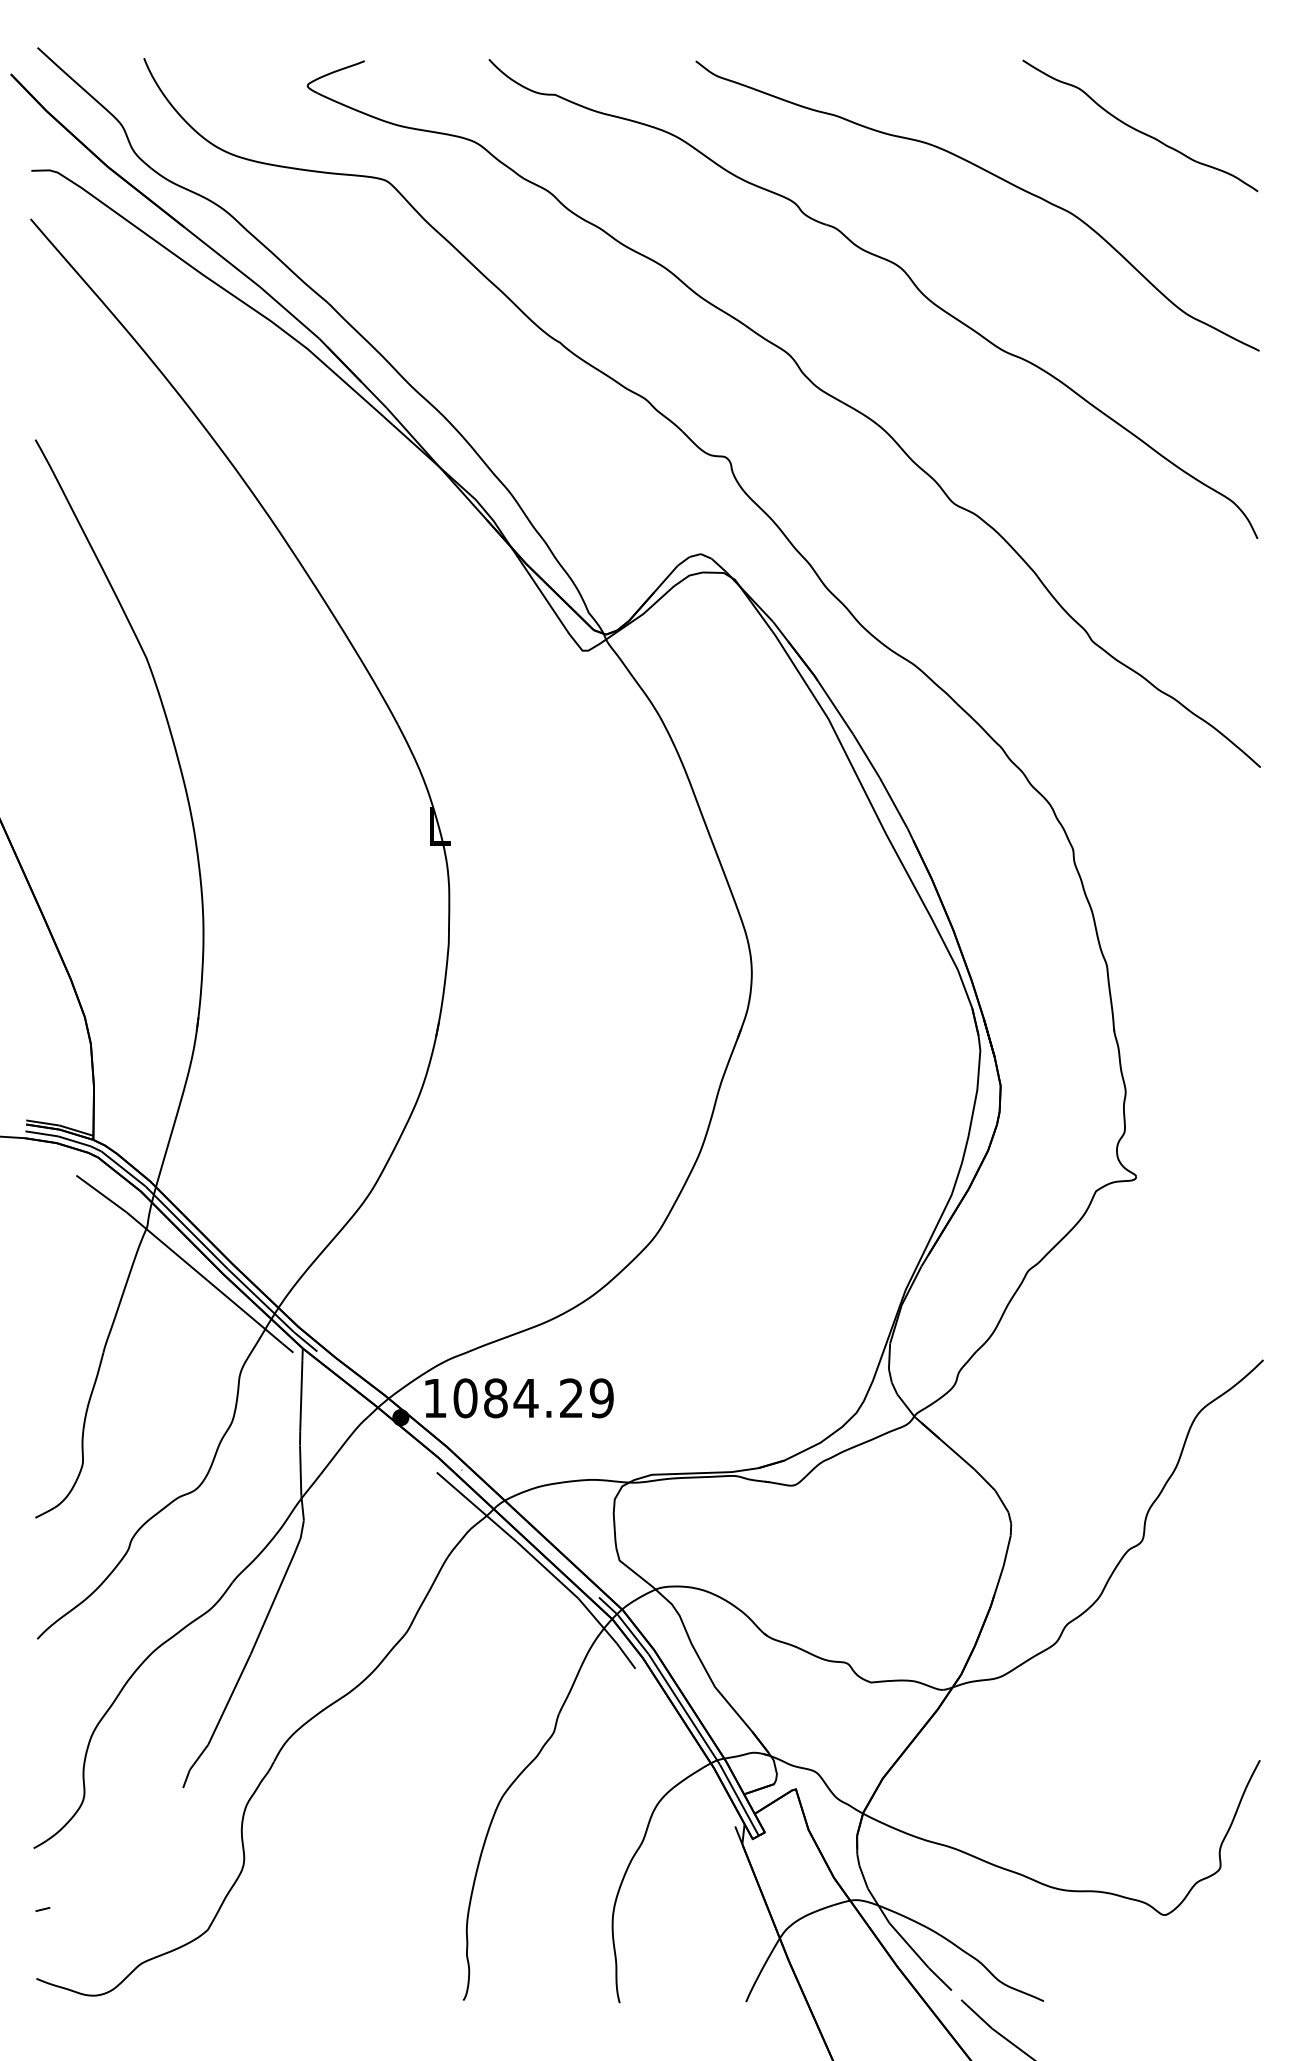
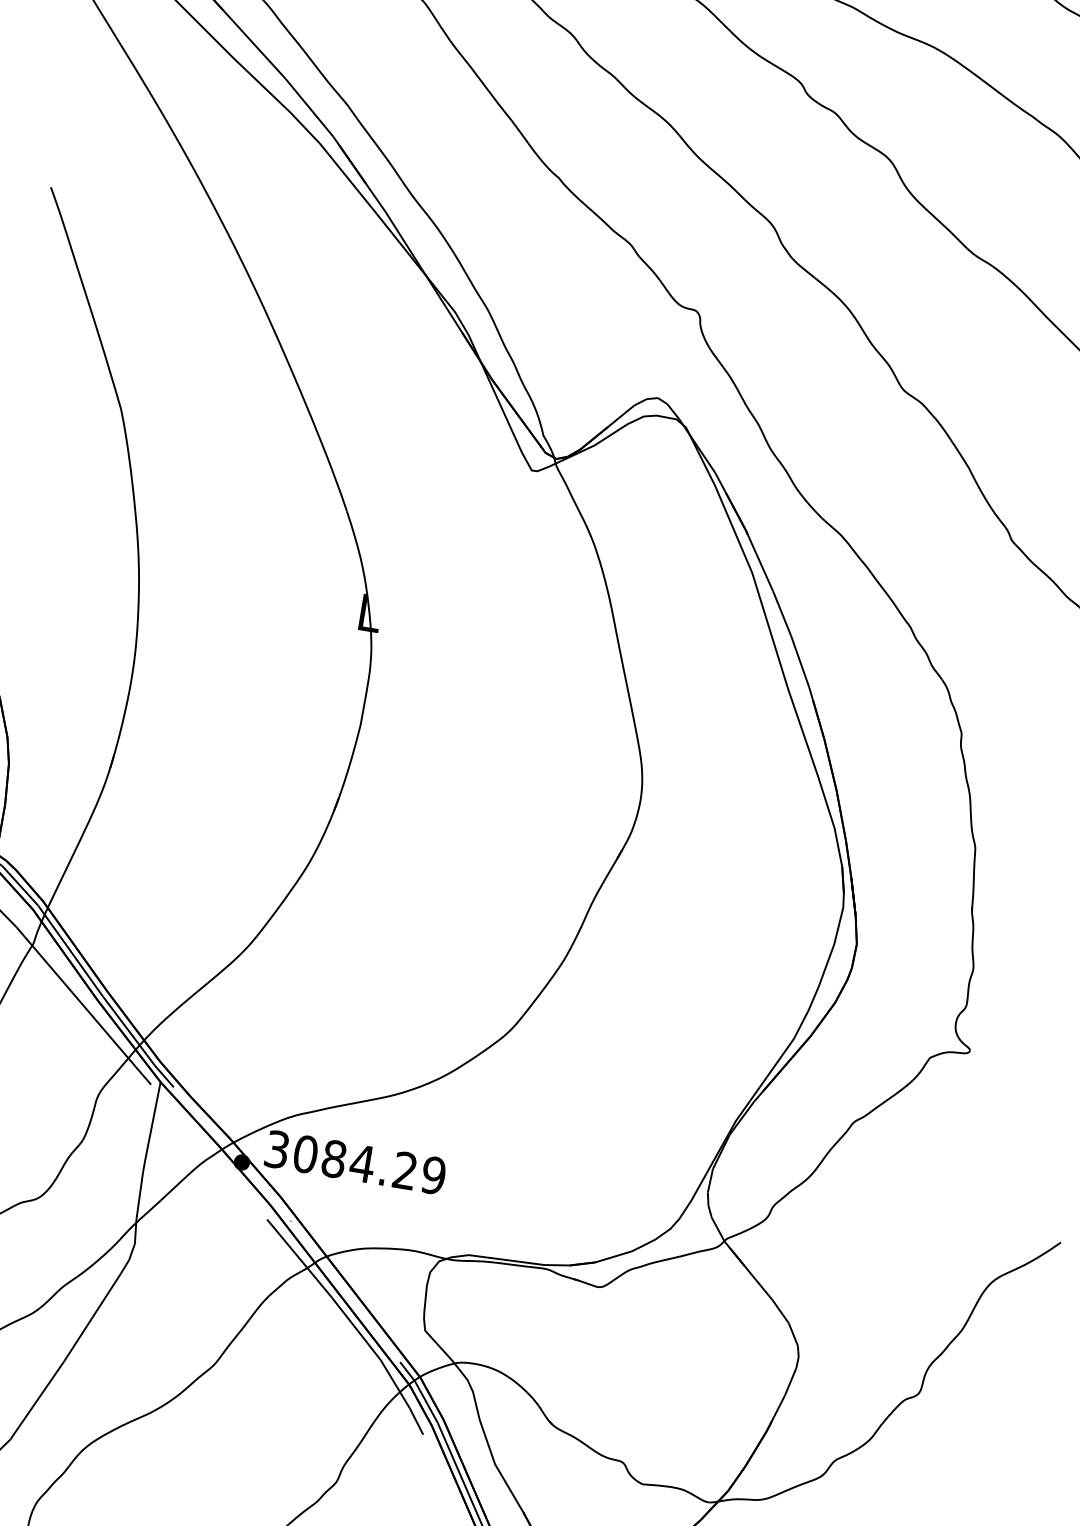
text: (434, 1398) -> (276, 1149), 1084.29 -> 3084.29

